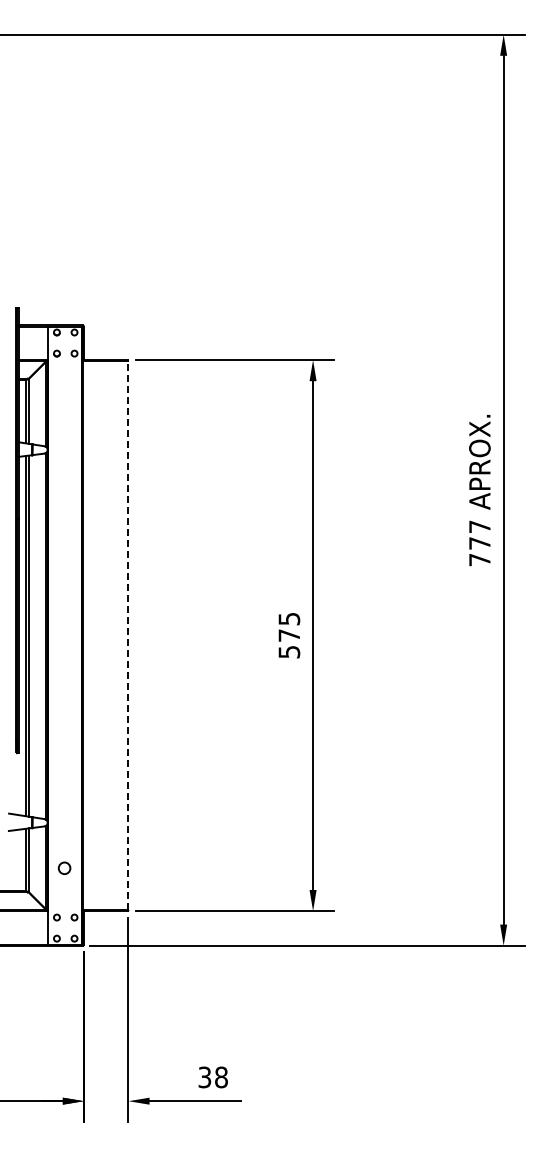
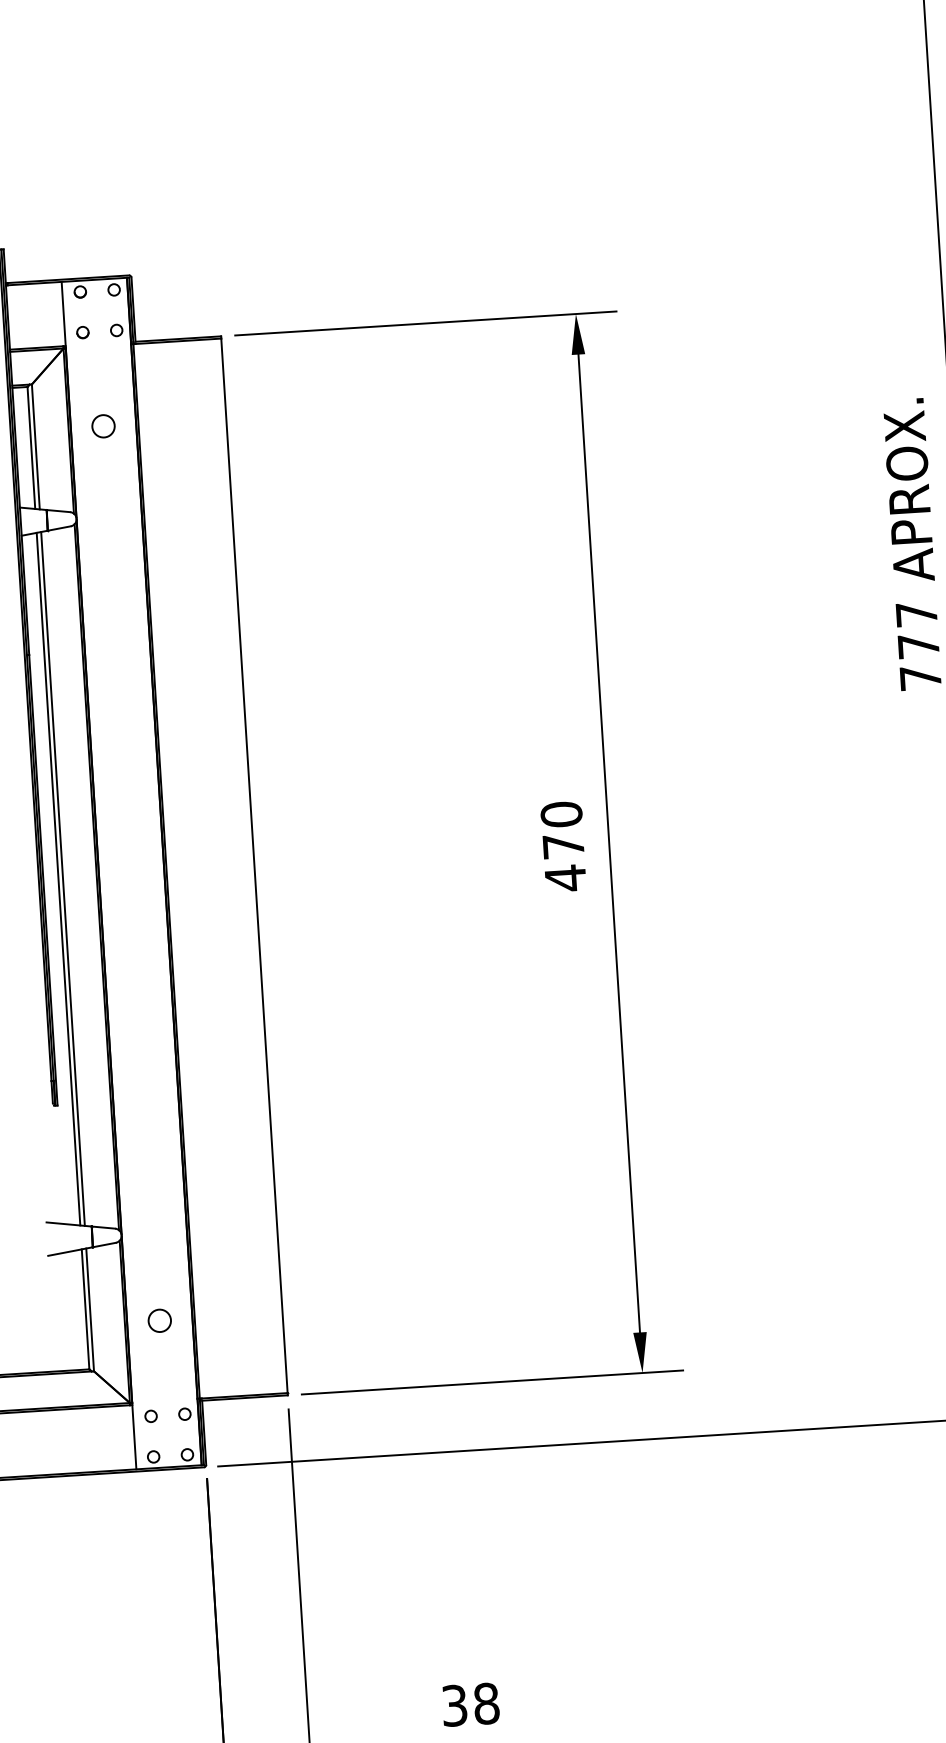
circle: (64, 402) -> (103, 425), added
line: (128, 635) -> (254, 865), dashed -> solid
text: (289, 635) -> (563, 846), 575 -> 470

